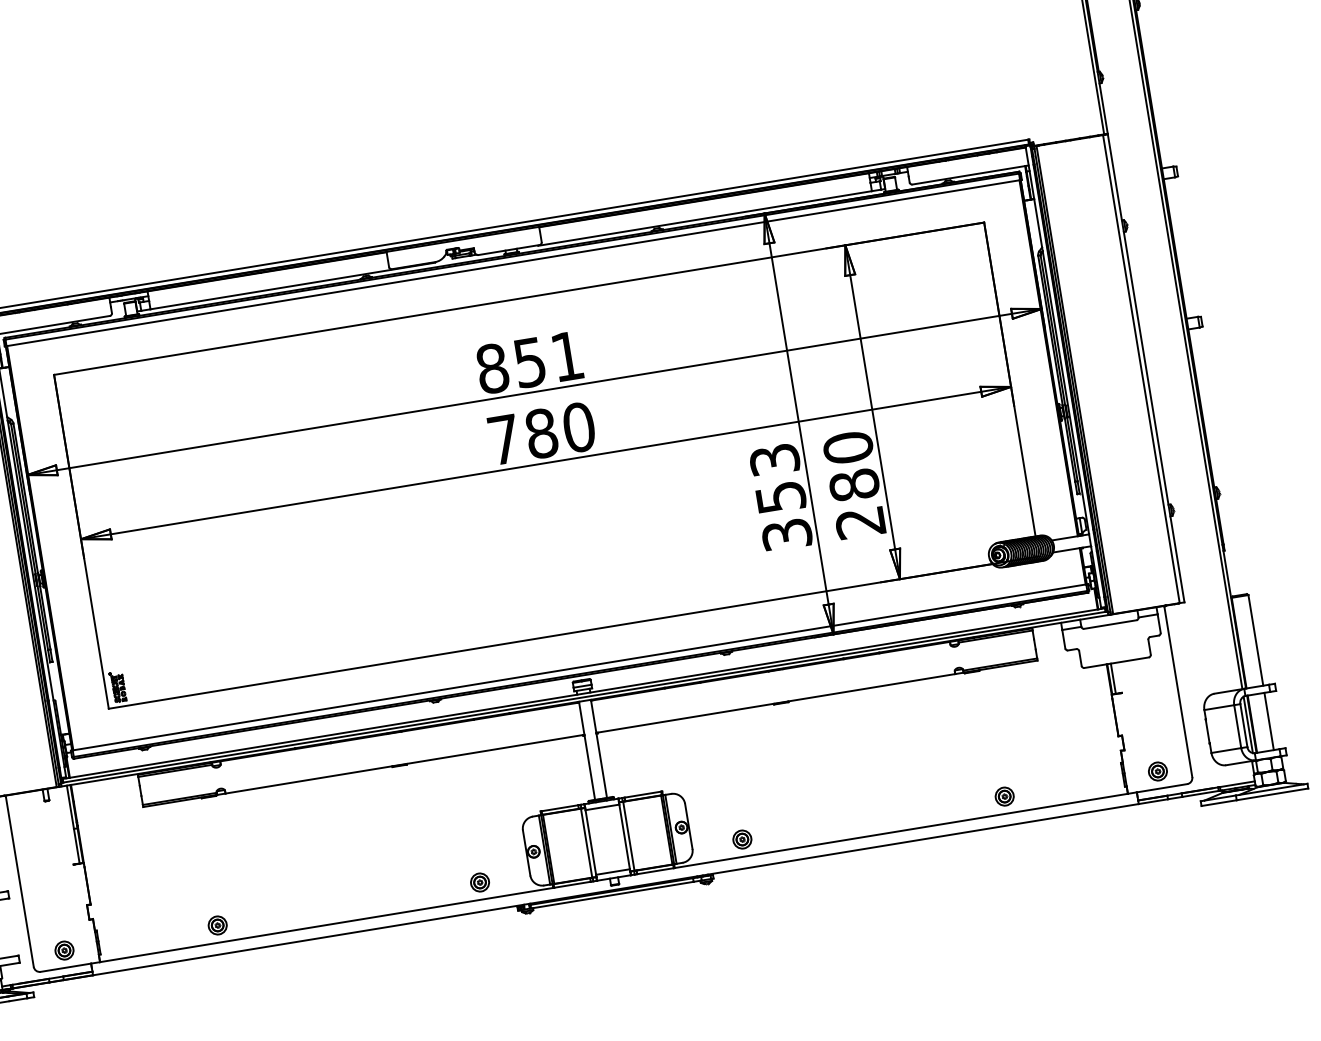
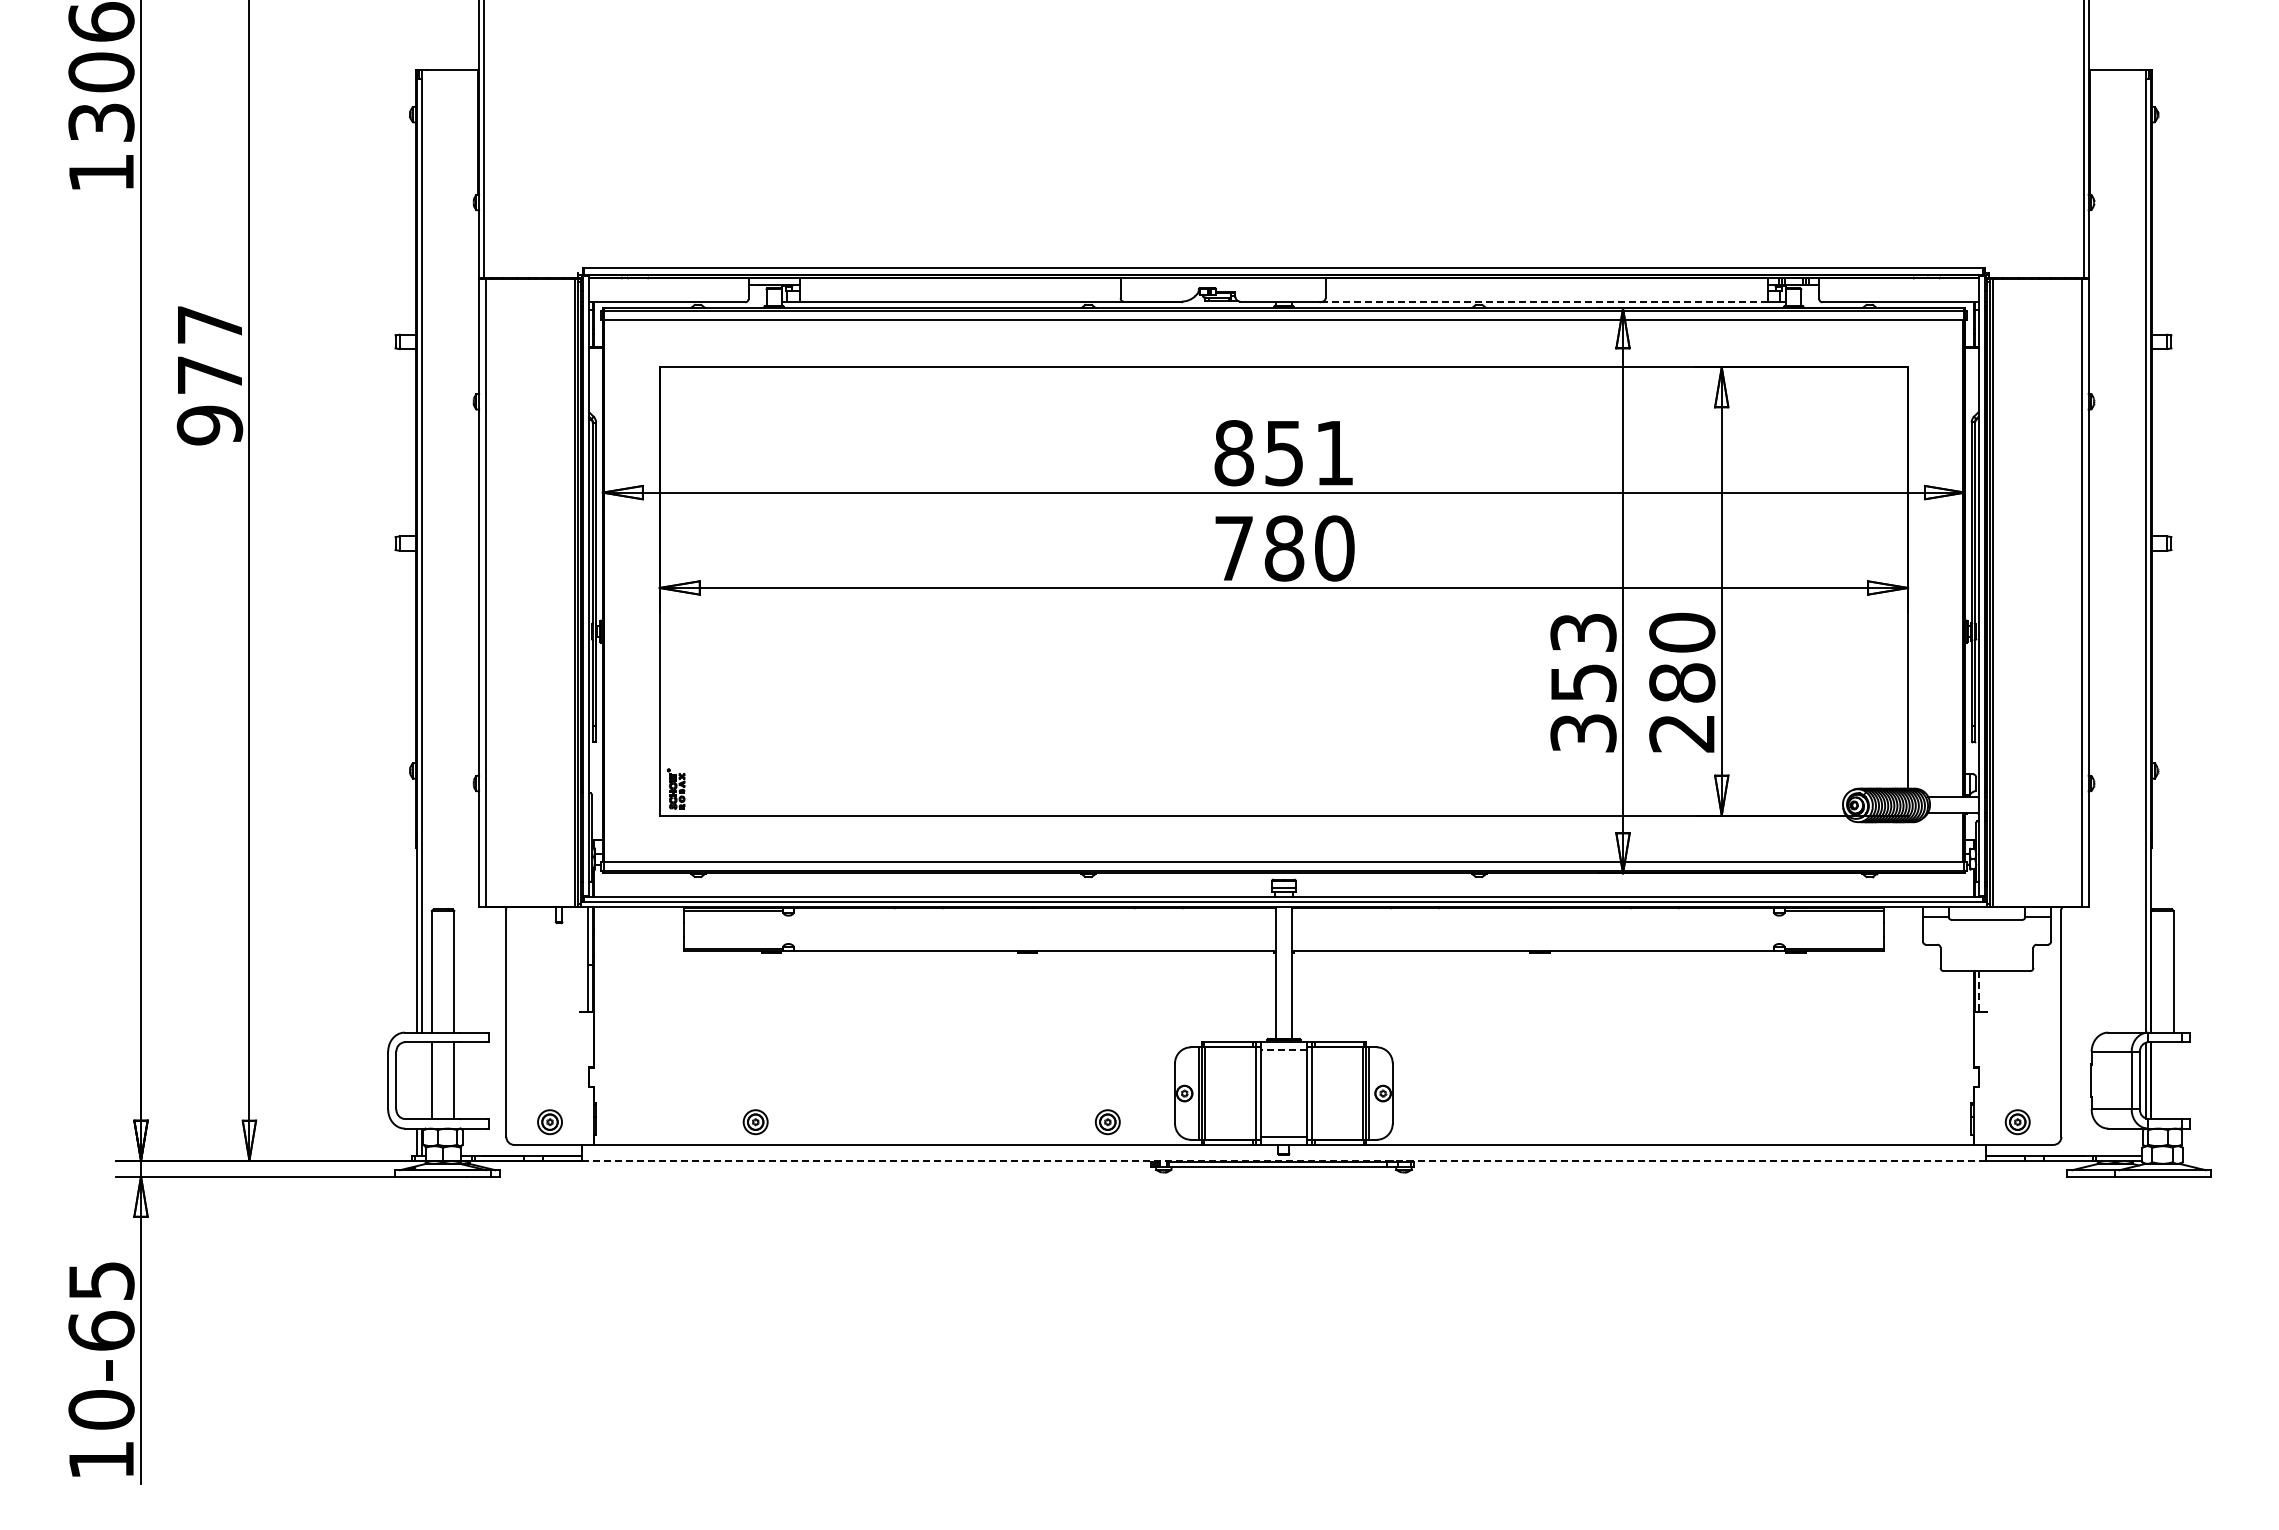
line: (705, 218) -> (1544, 302), solid -> dashed
line: (1113, 678) -> (1979, 991), solid -> dashed
line: (1268, 721) -> (2173, 1080), removed
part: (1004, 796) -> (1811, 1122), removed
line: (602, 807) -> (1283, 1050), solid -> dashed
part: (742, 839) -> (1459, 1122), removed
line: (615, 889) -> (1283, 1160), solid -> dashed

